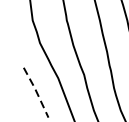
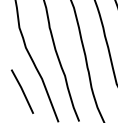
line: (36, 92) -> (22, 91), dashed -> solid

